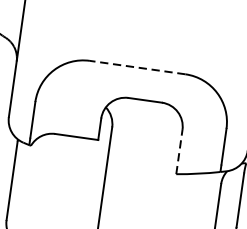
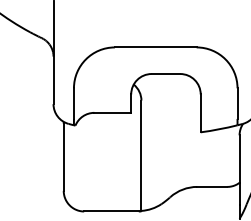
line: (137, 67) -> (155, 47), dashed -> solid
line: (179, 152) -> (200, 113), dashed -> solid

